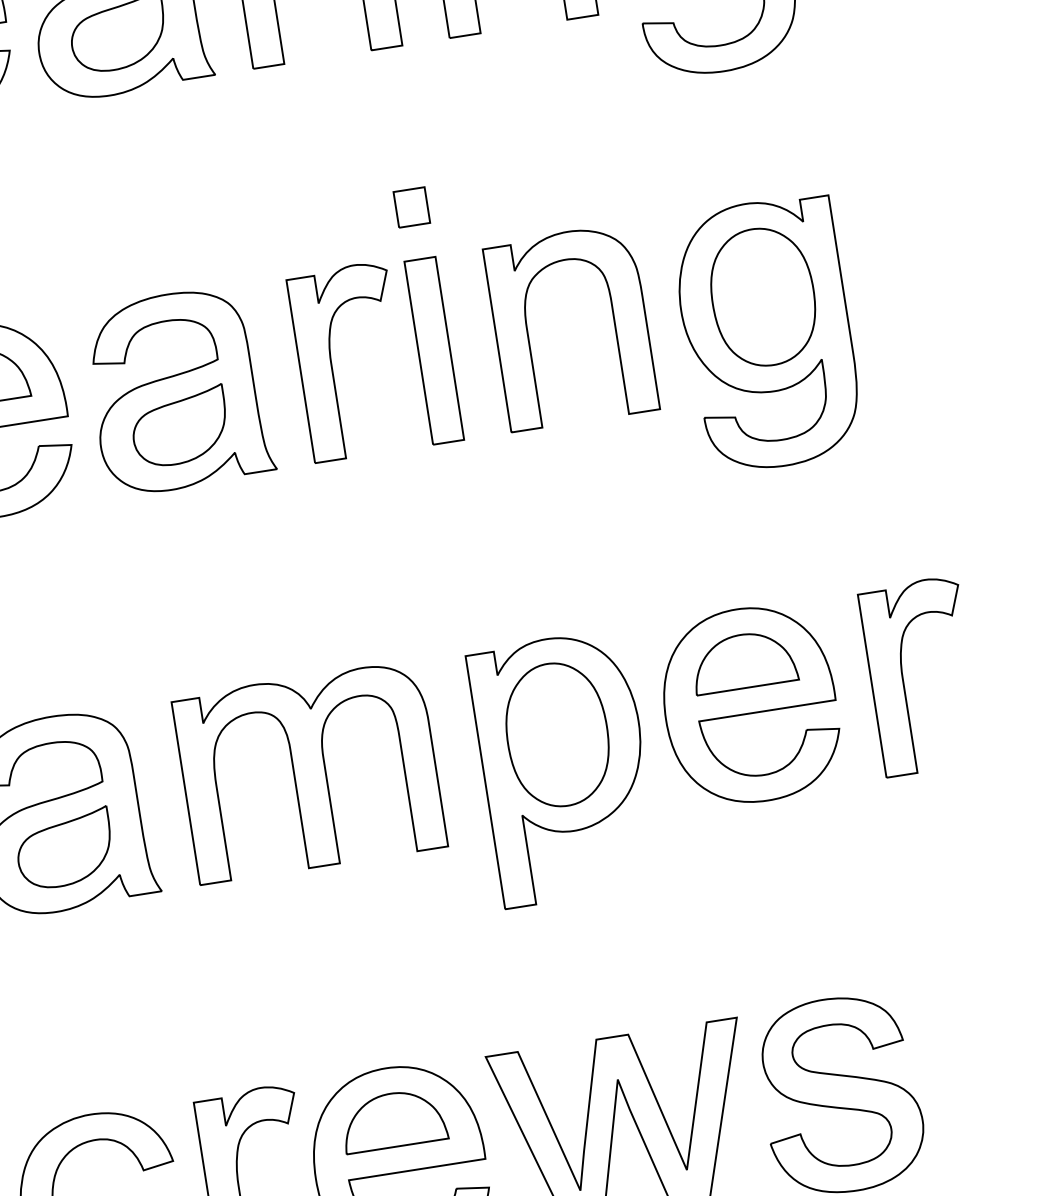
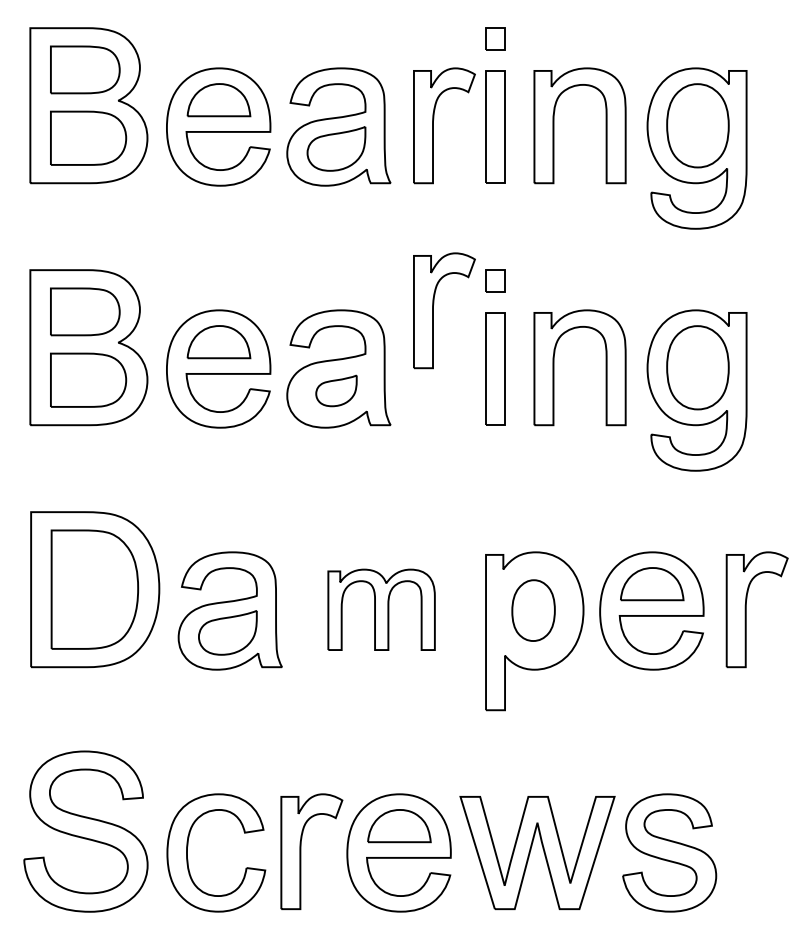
part: (332, 364) -> (433, 310), moved
part: (179, 426) -> (336, 390), size x0.7
part: (557, 734) -> (533, 610), size x0.7
part: (309, 771) -> (381, 609), size x0.7

